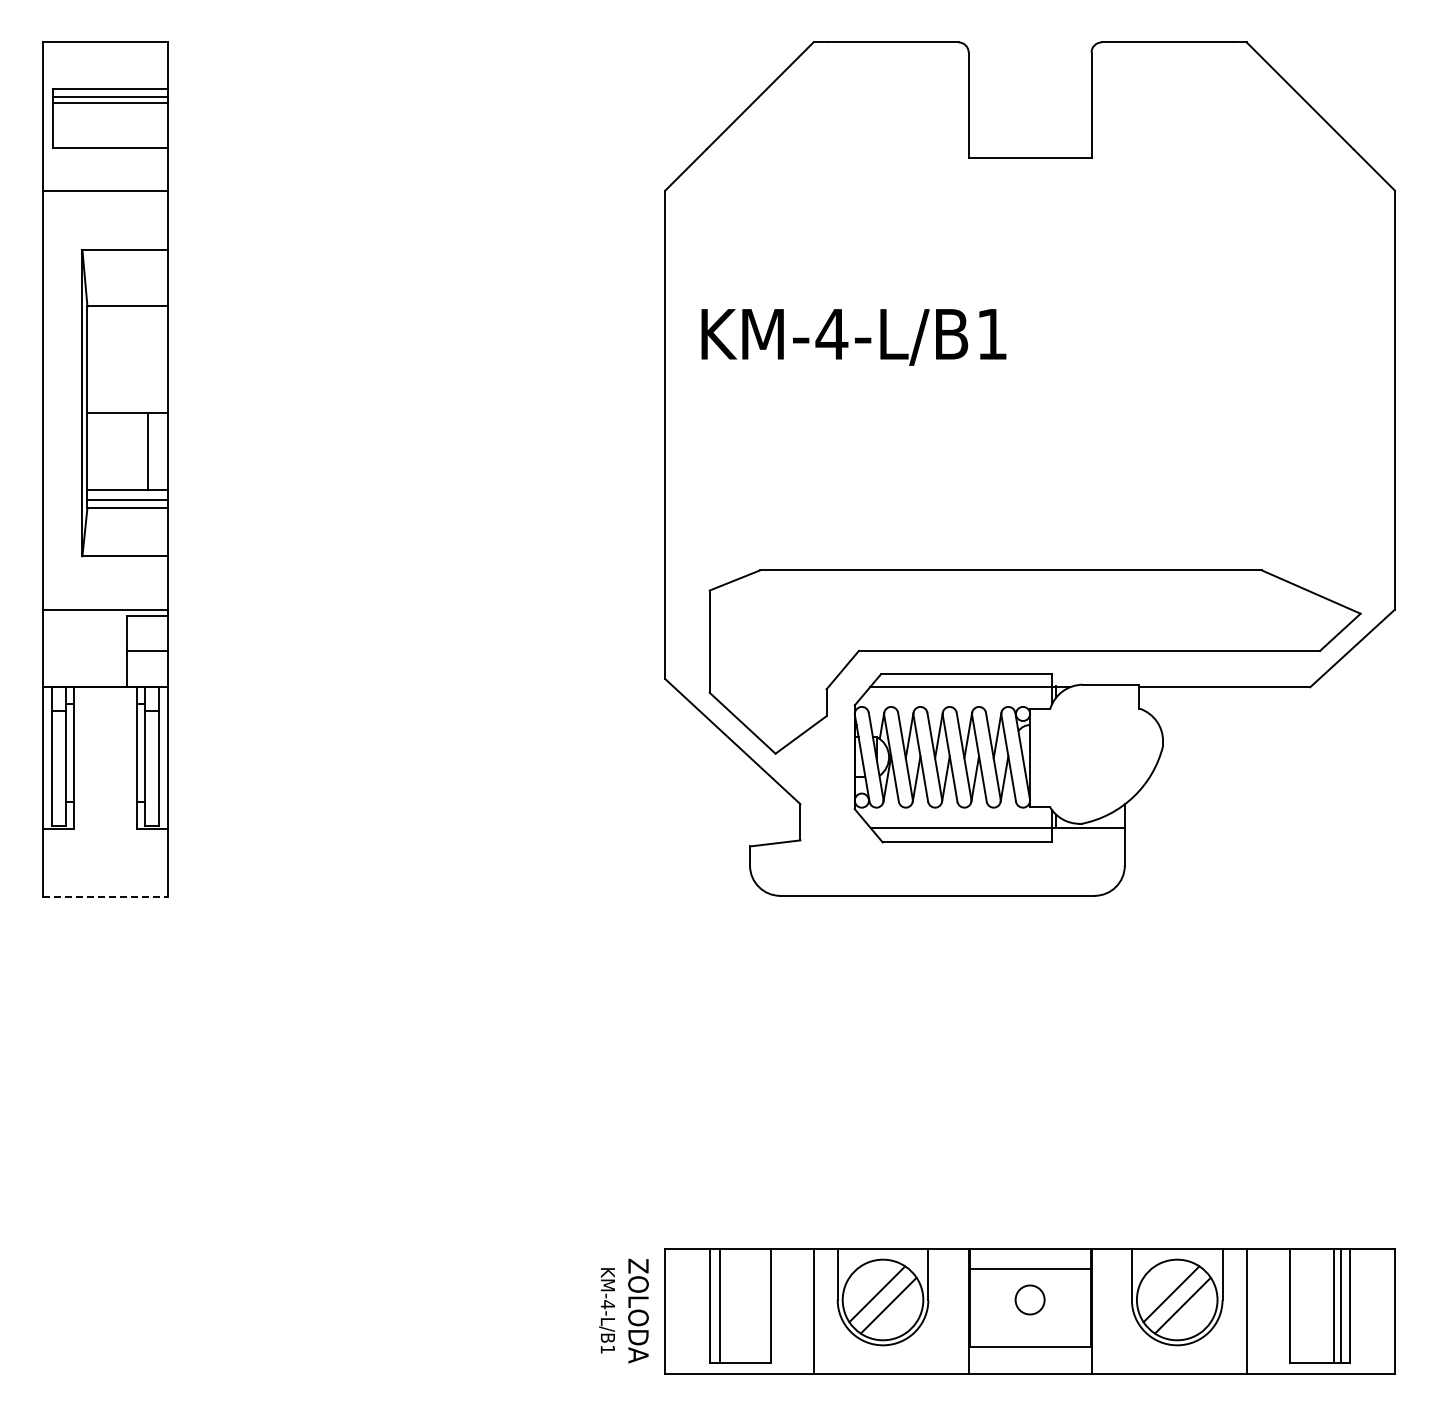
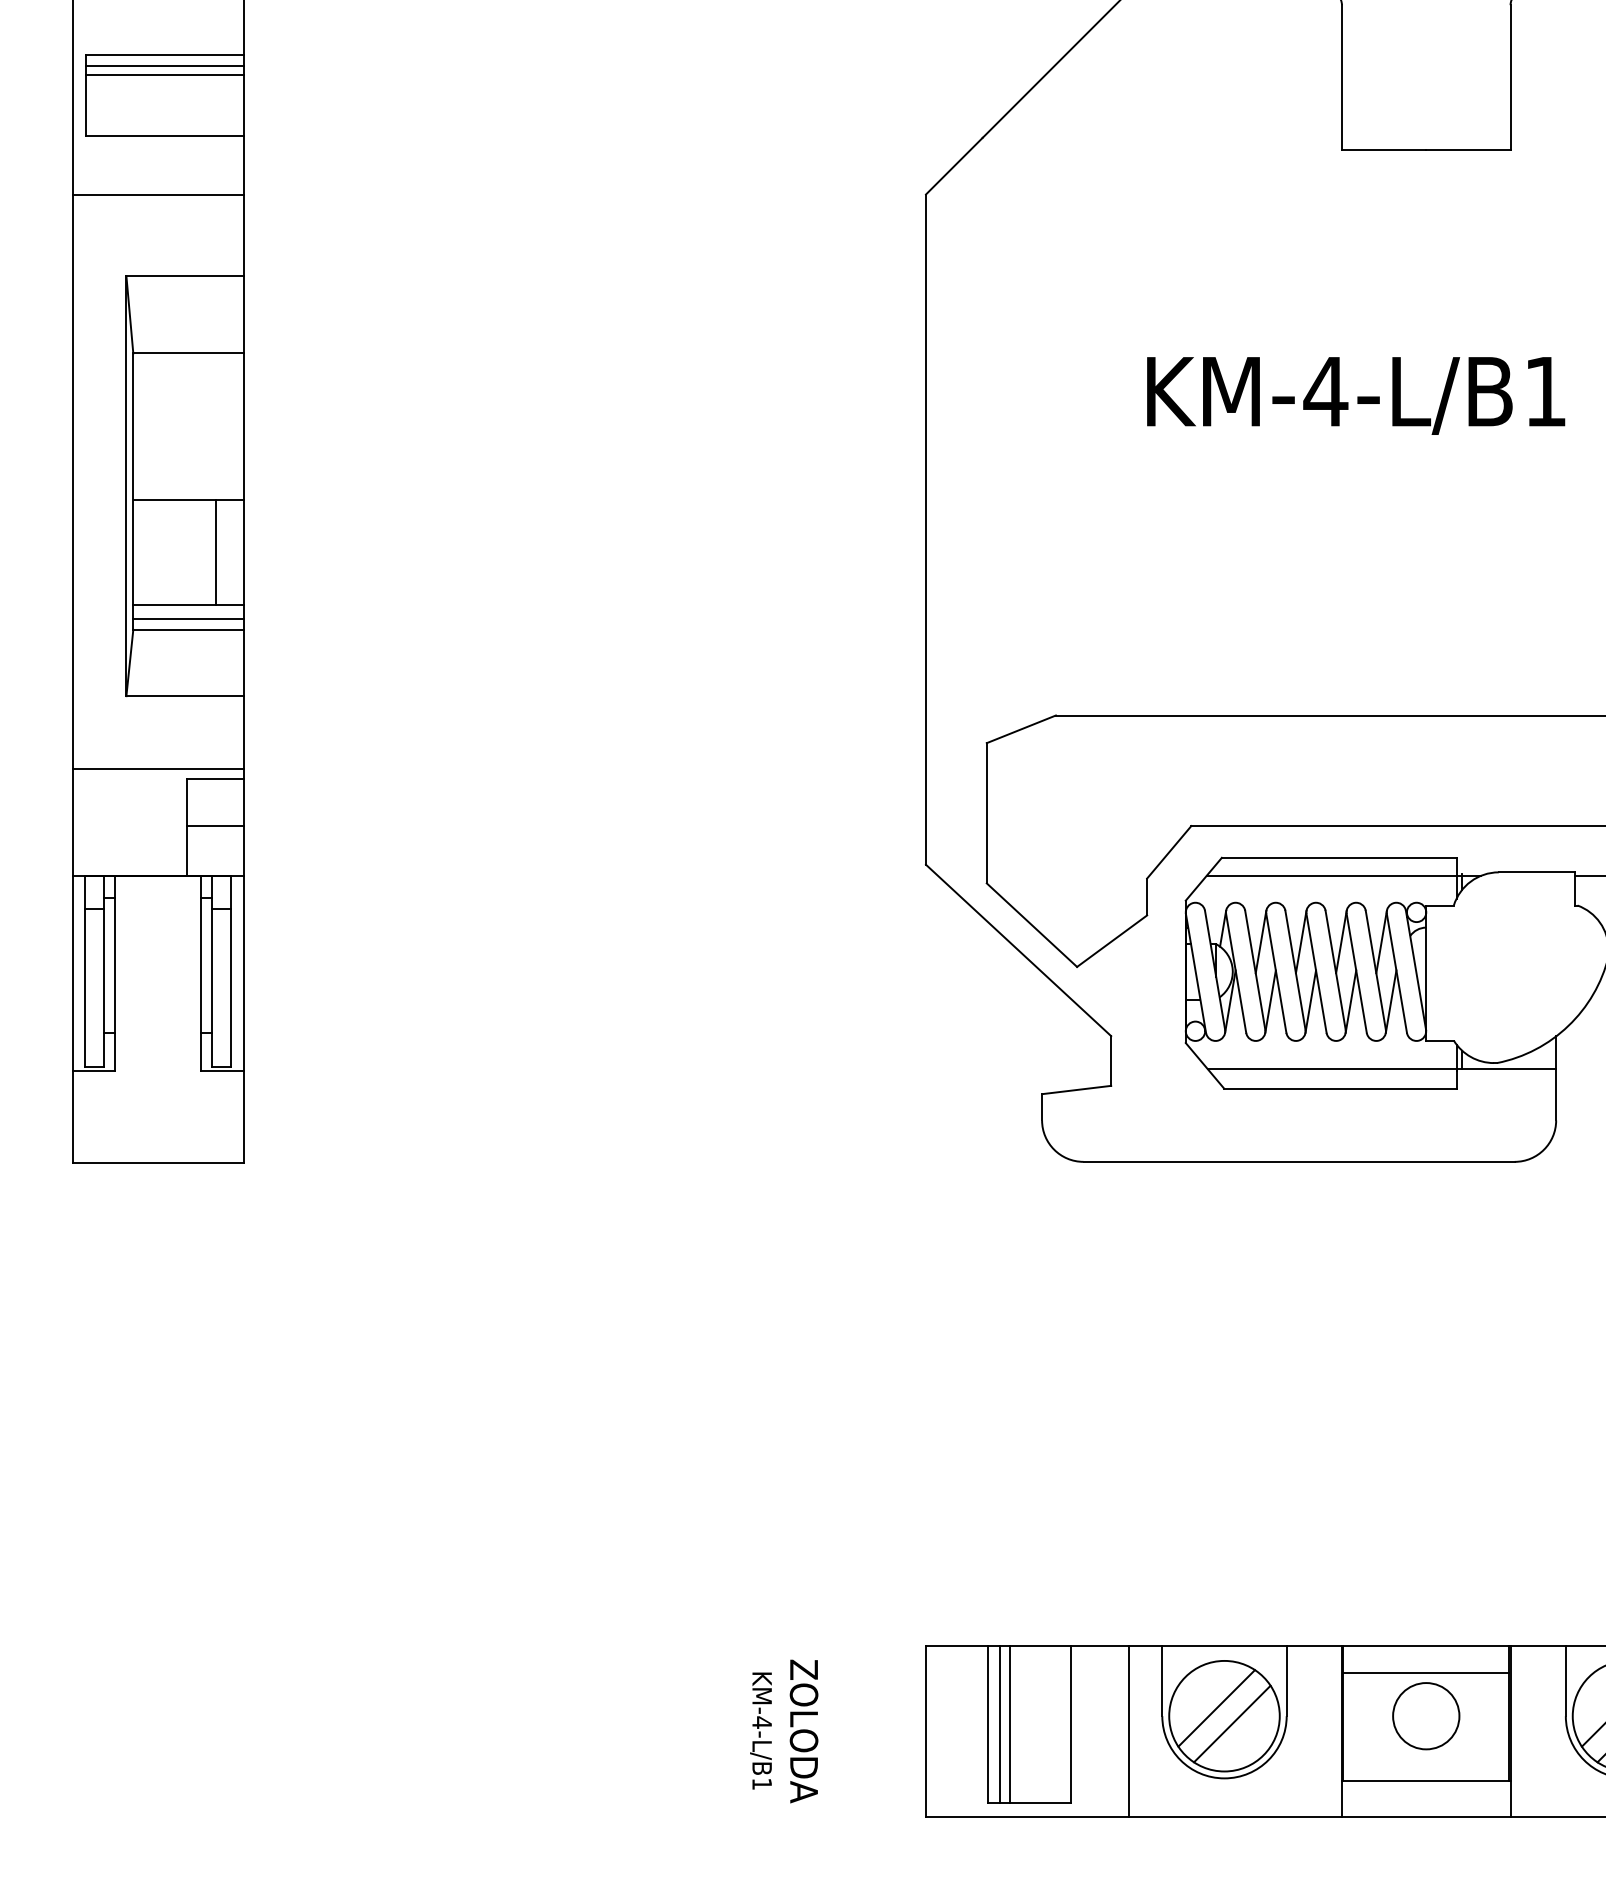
text: (853, 337) -> (1355, 396), moved
line: (106, 896) -> (159, 1162), dashed -> solid
circle: (1029, 1299) -> (1425, 1715), size x1.67
line: (726, 1305) -> (1009, 1723), added
text: (623, 1310) -> (783, 1730), moved

